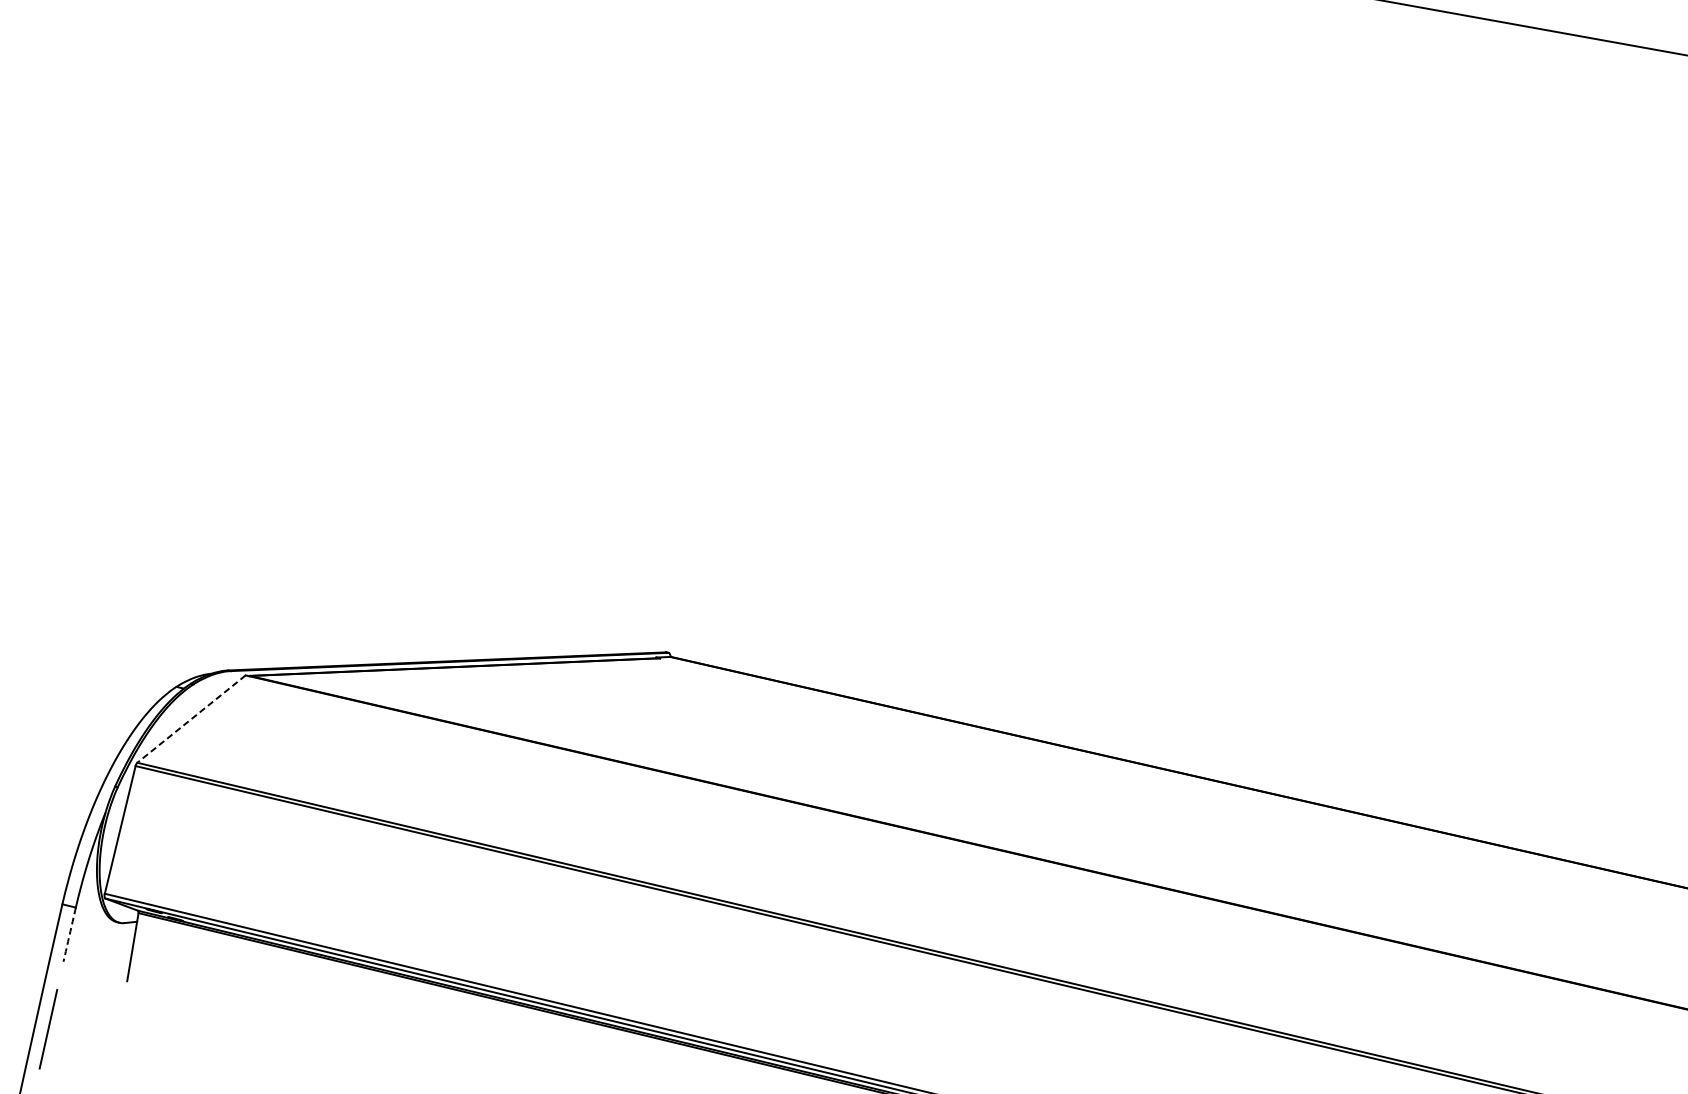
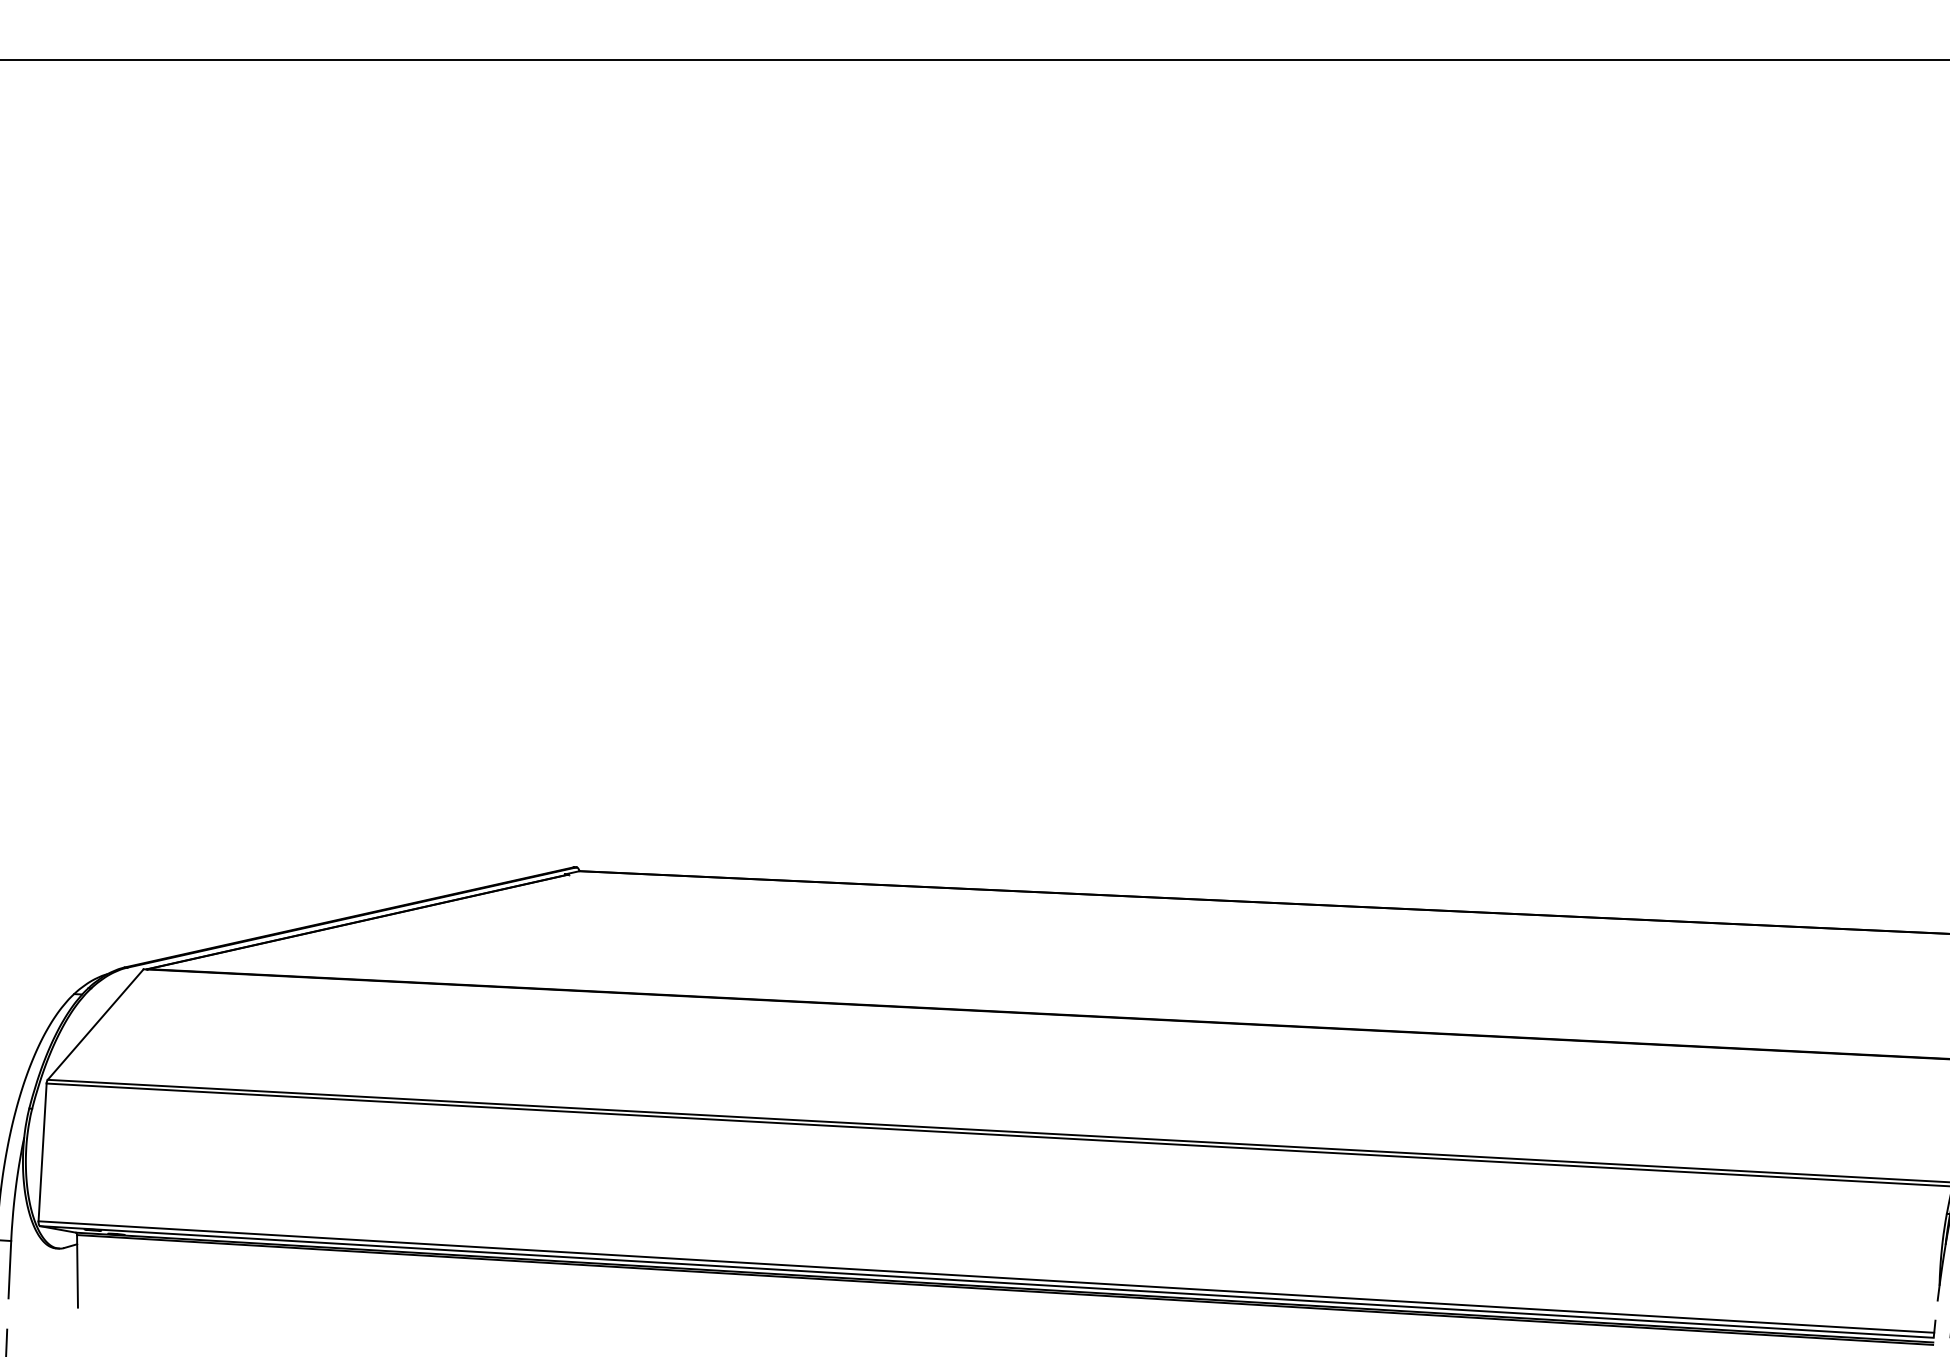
line: (191, 718) -> (95, 1024), dashed -> solid
line: (69, 934) -> (9, 1270), dashed -> solid

